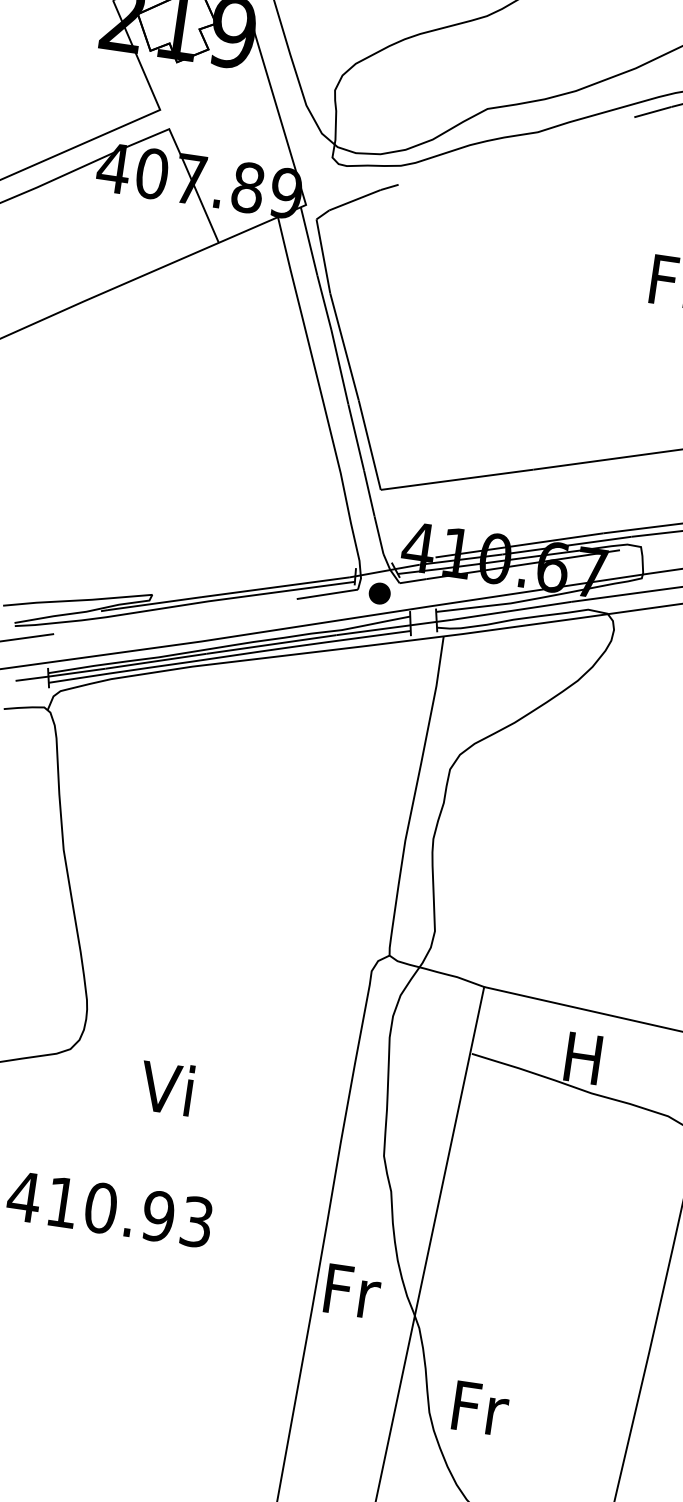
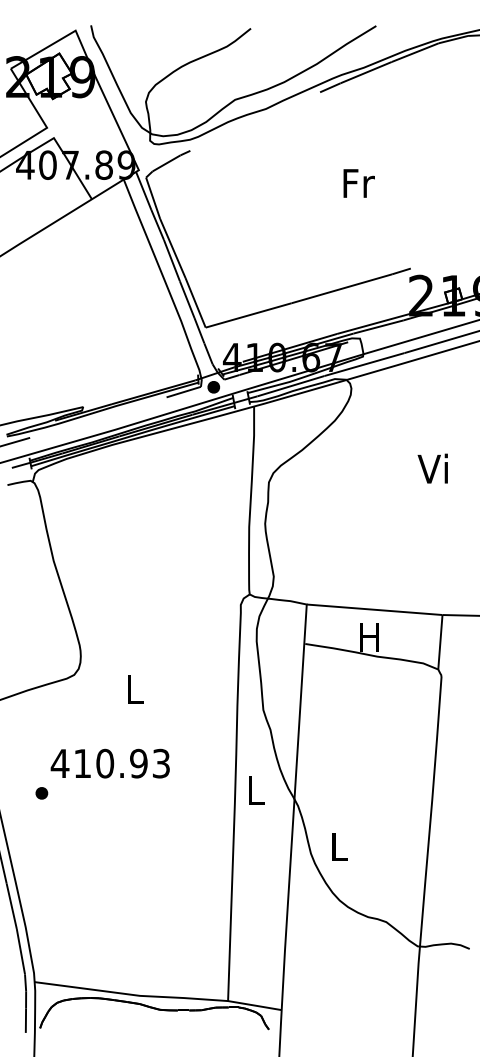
text: (166, 1086) -> (132, 688), Vi -> L
text: (352, 1291) -> (256, 790), Fr -> L
text: (479, 1407) -> (339, 846), Fr -> L

